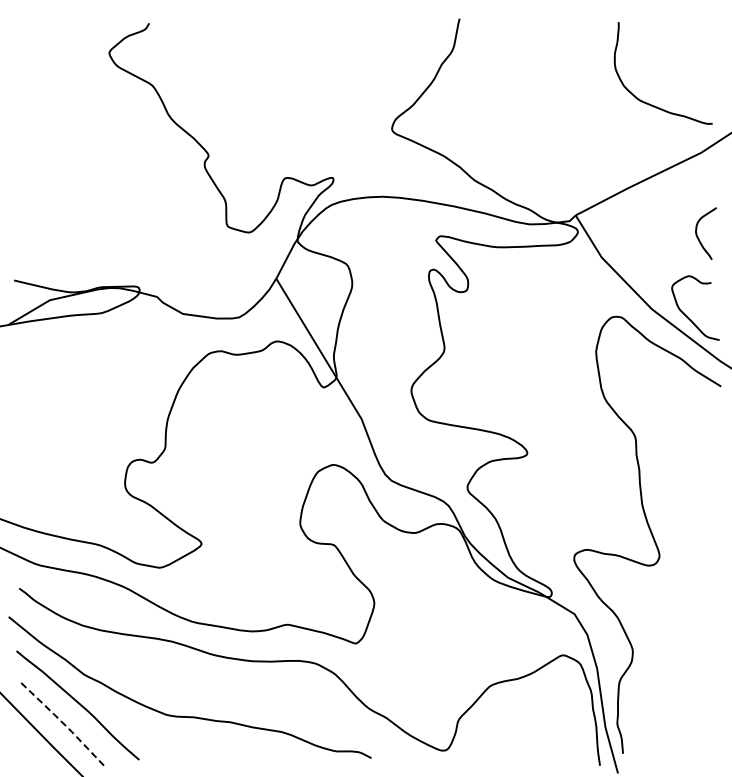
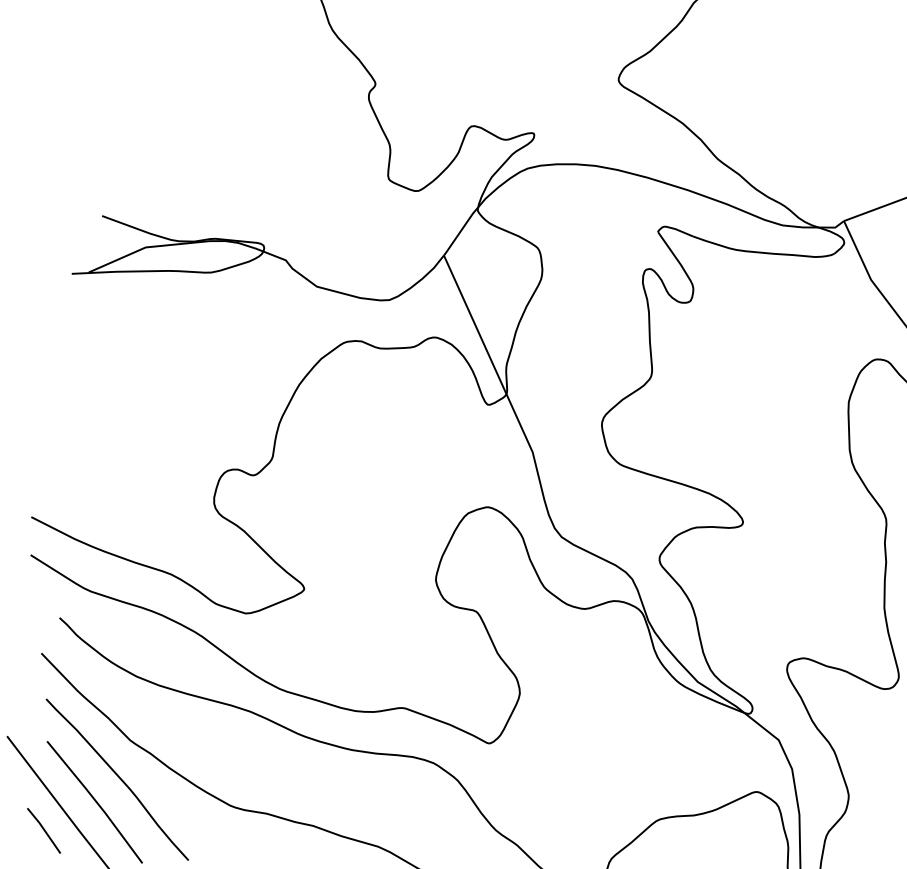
line: (64, 724) -> (96, 802), dashed -> solid
line: (27, 750) -> (44, 830), added

